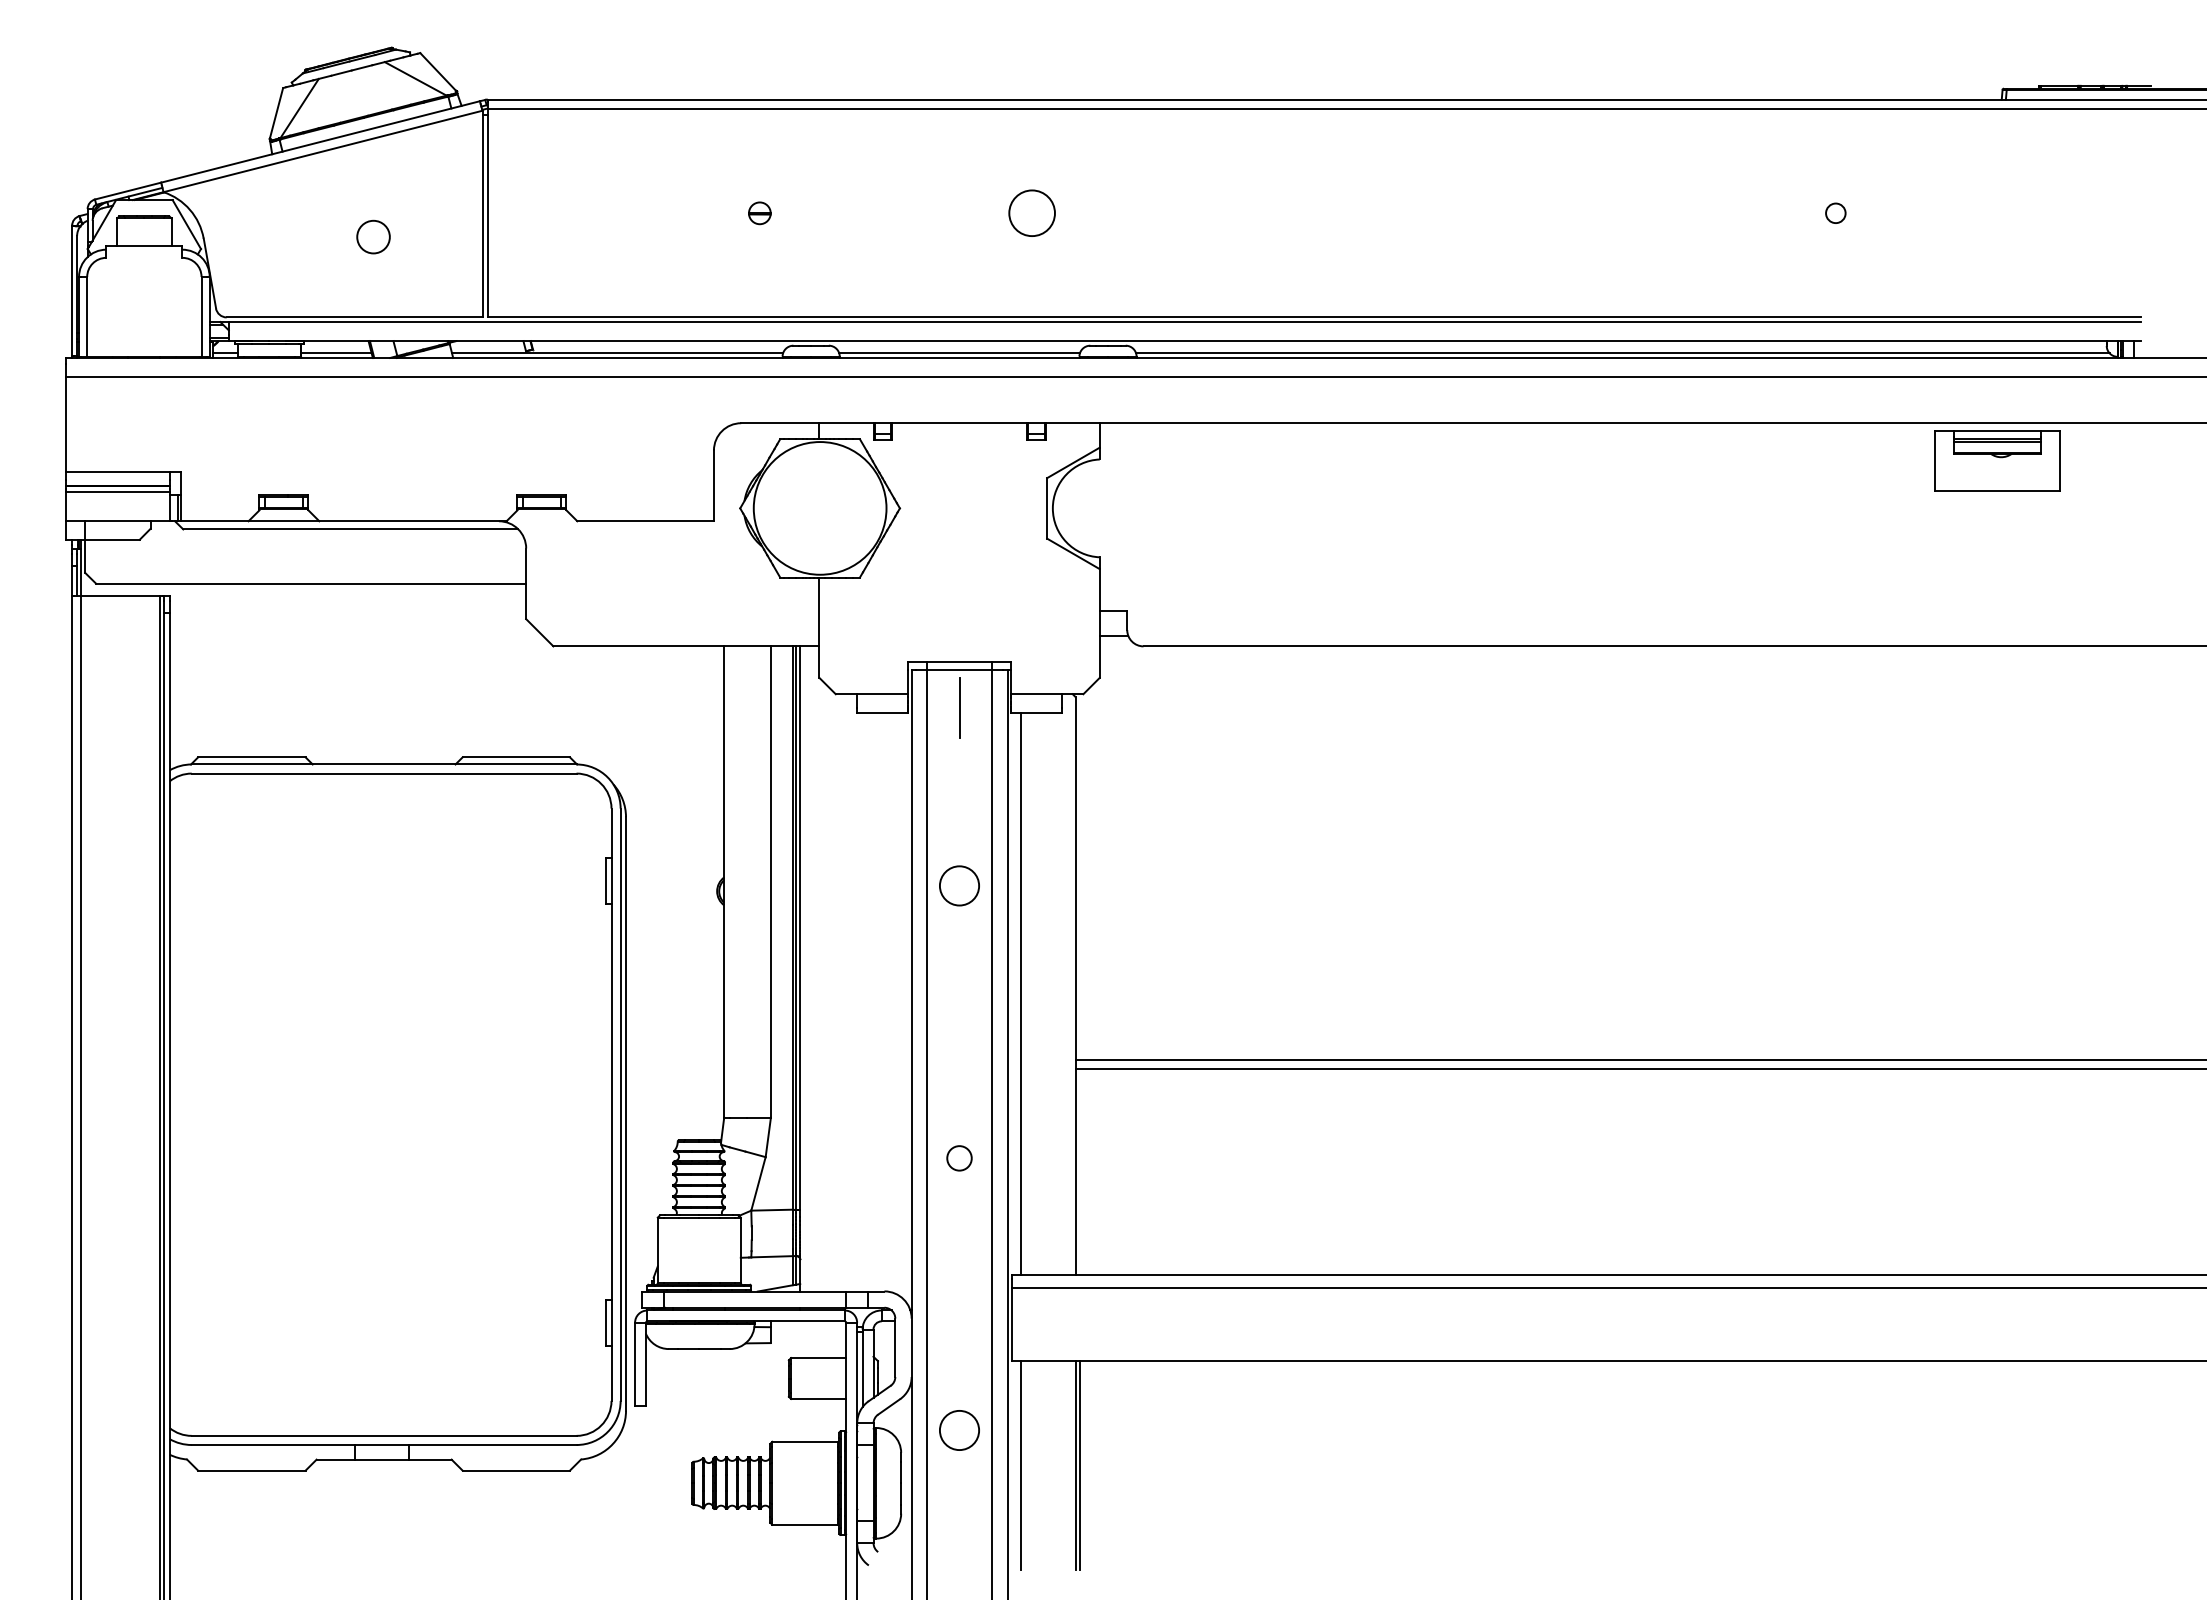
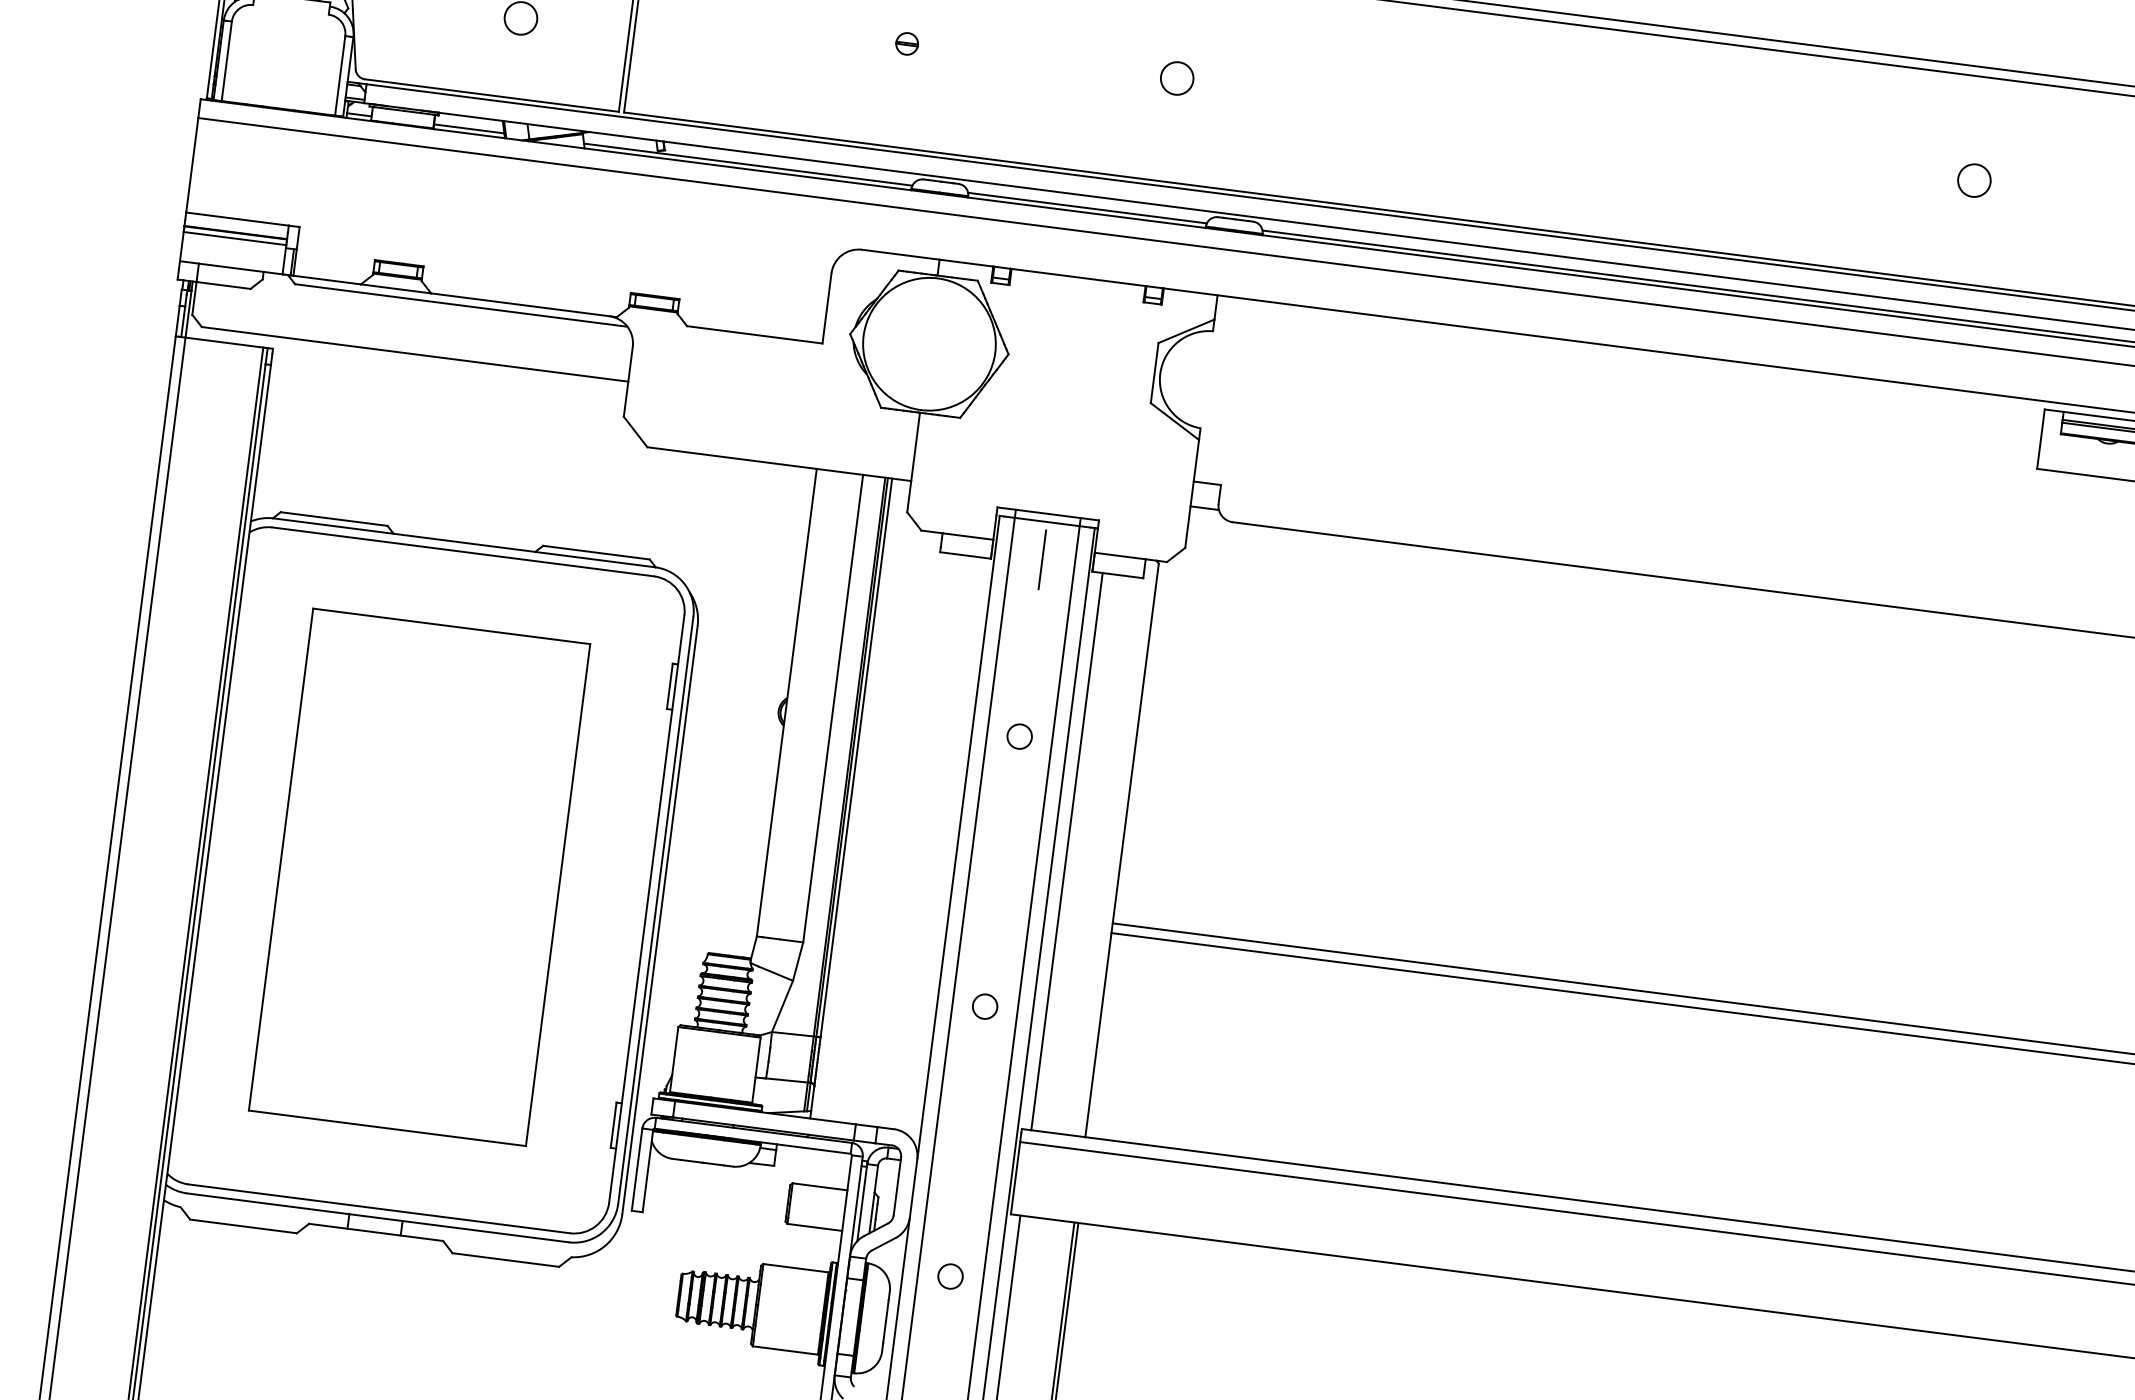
circle: (1031, 213) -> (1176, 78), size x0.71
circle: (1835, 213) -> (1974, 180), size x1.67
circle: (959, 886) -> (1019, 736), size x0.62
part: (381, 1101) -> (419, 876), added
circle: (959, 1430) -> (950, 1276), size x0.62

